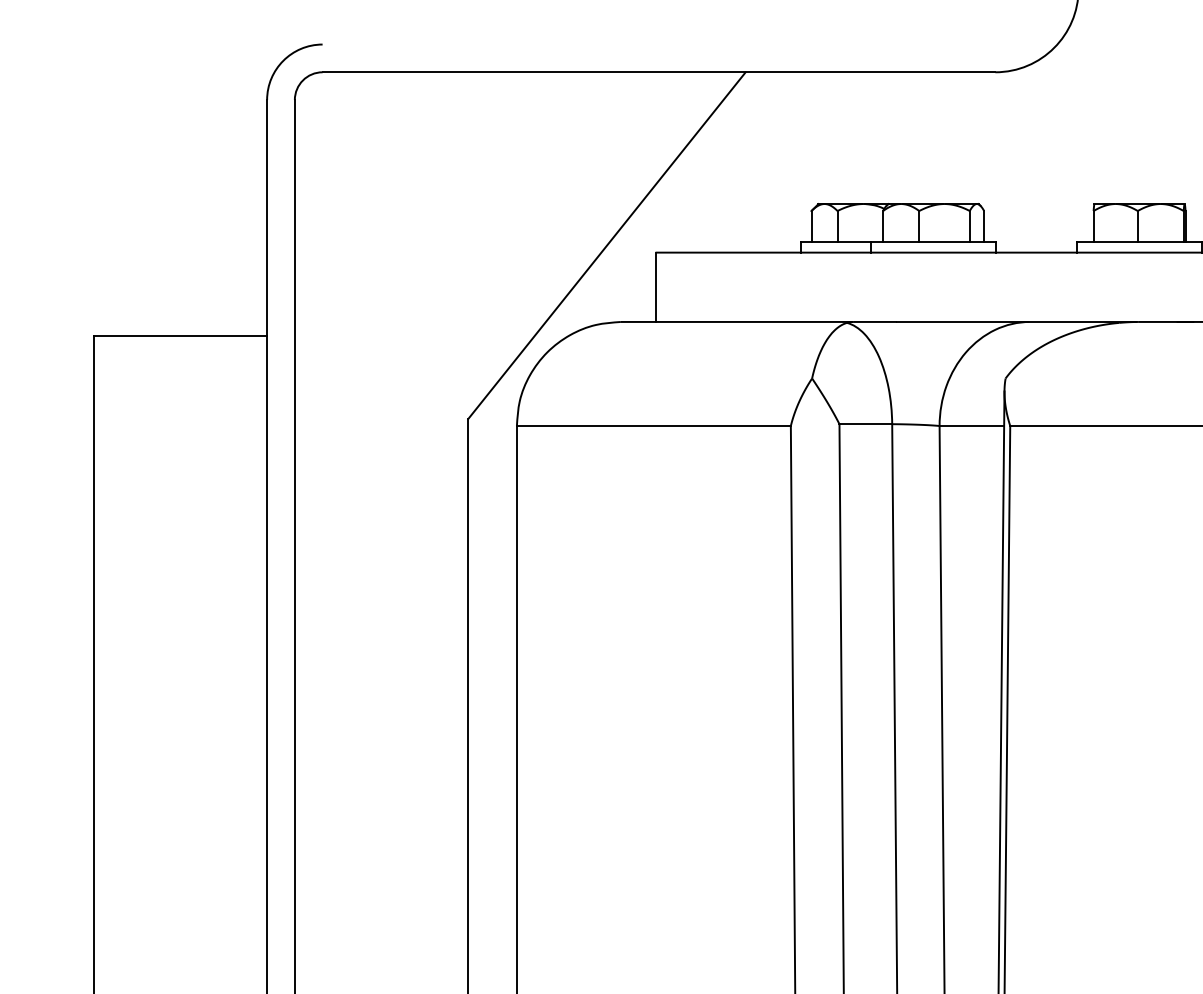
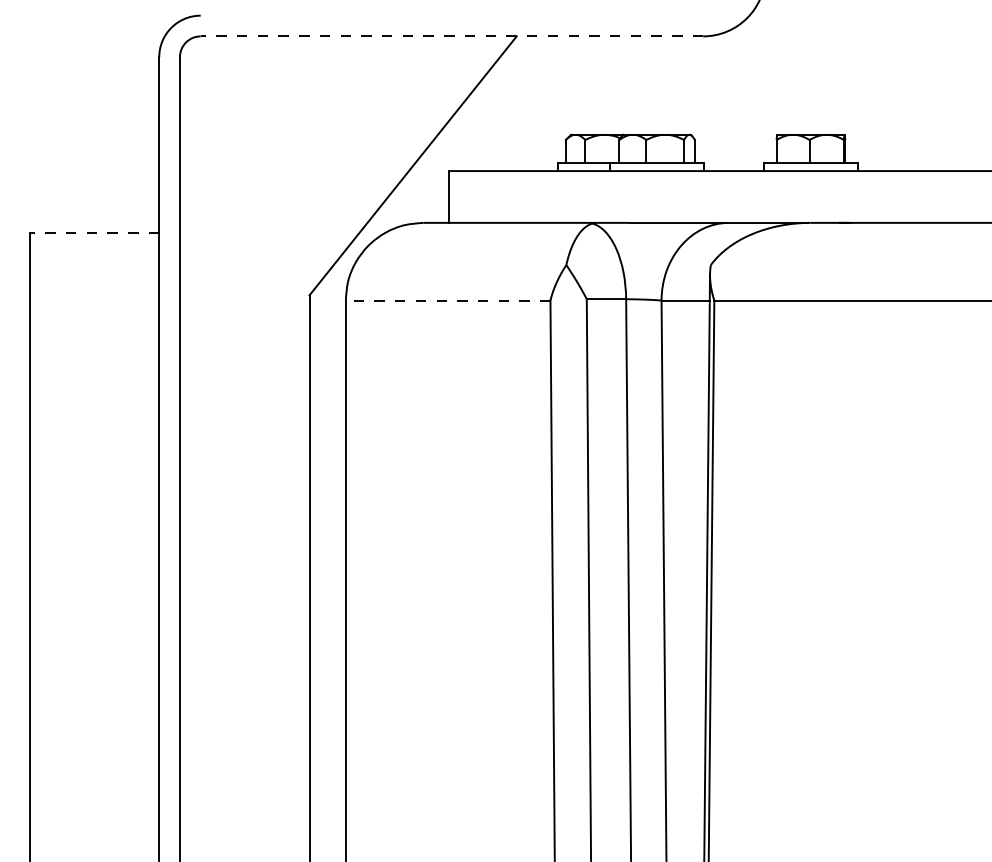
line: (658, 72) -> (451, 36), solid -> dashed
line: (180, 336) -> (94, 233), solid -> dashed
line: (653, 425) -> (447, 300), solid -> dashed

